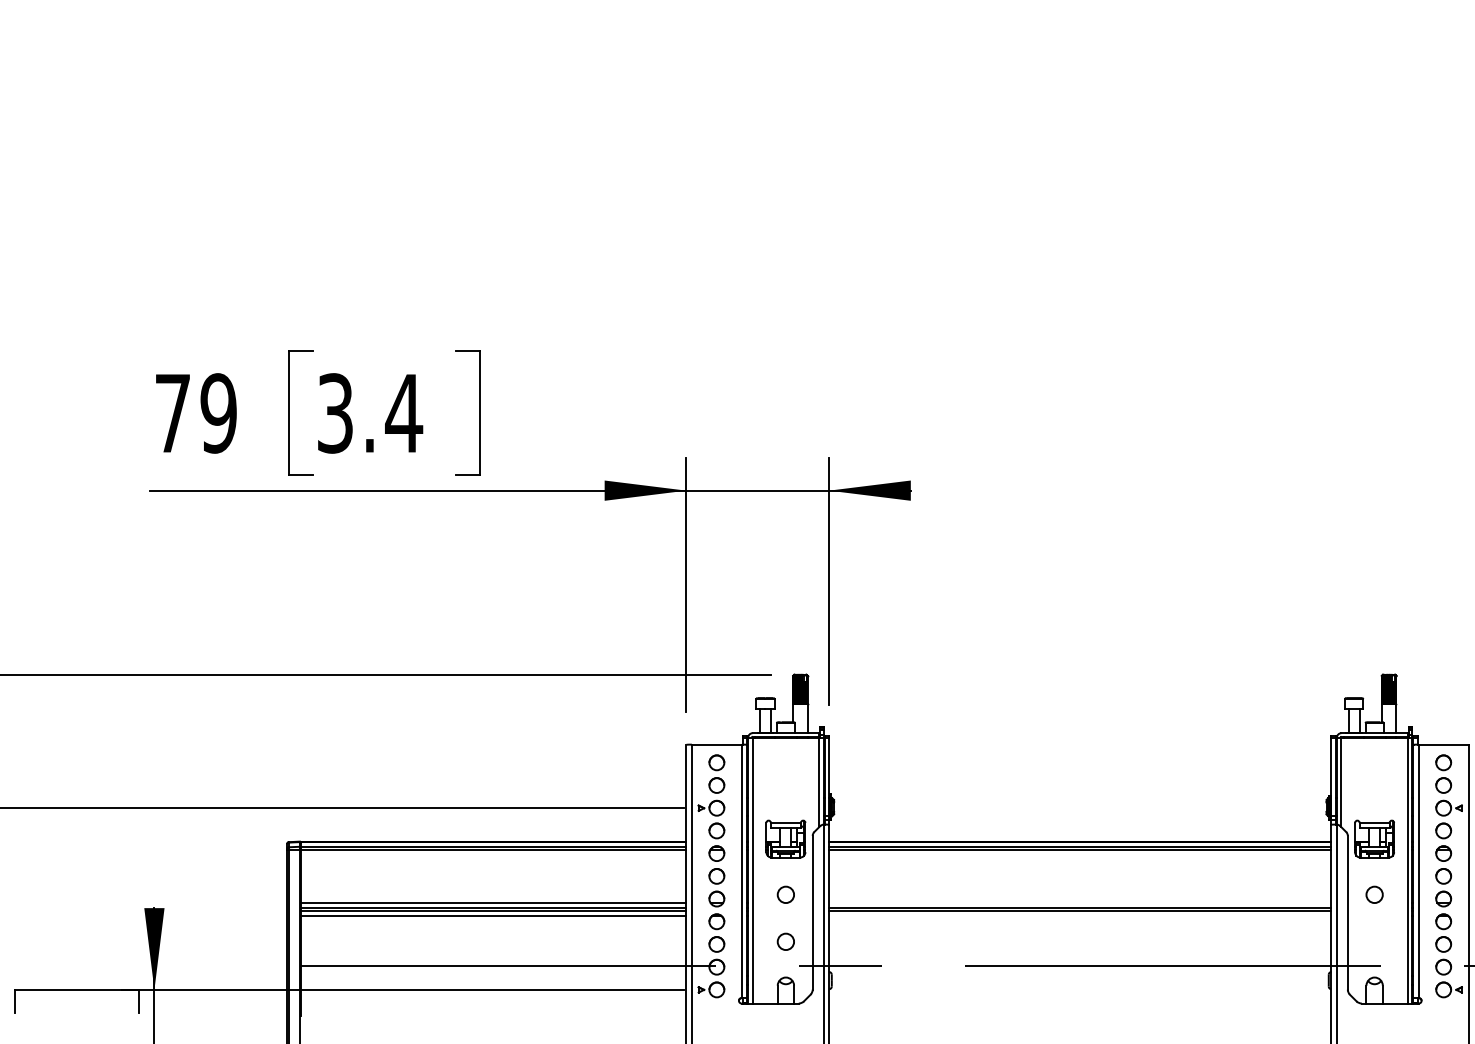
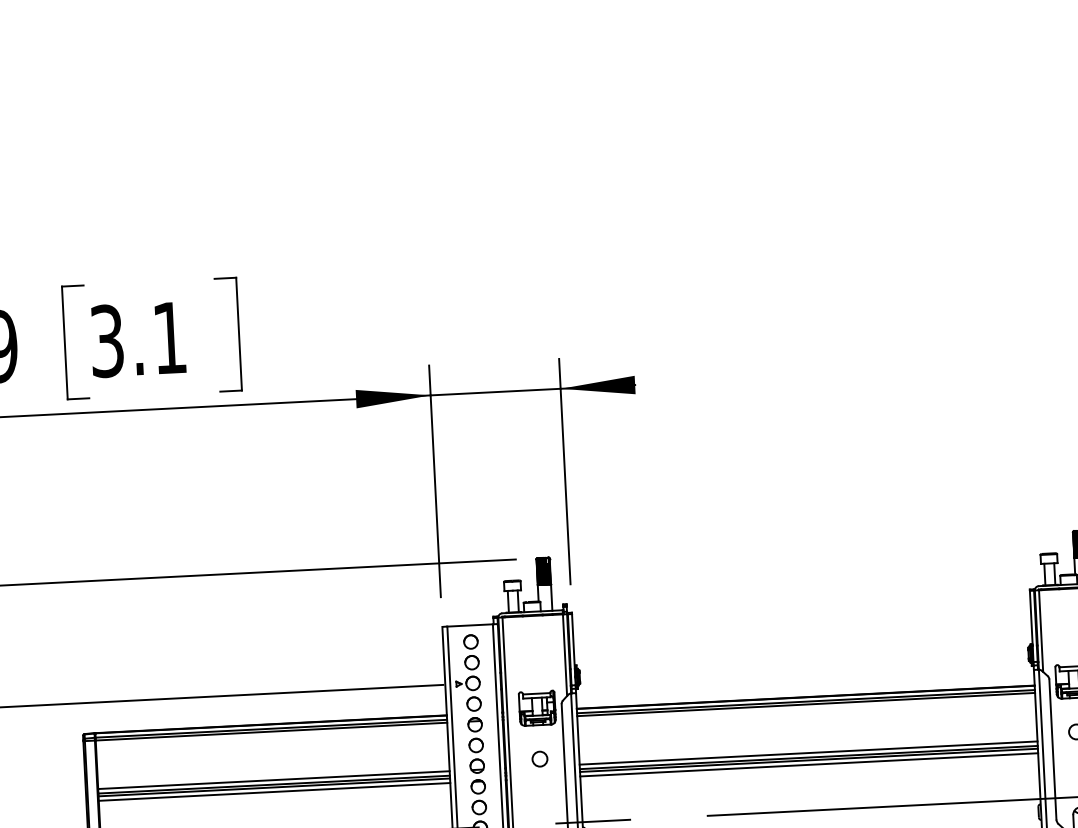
text: (404, 413) -> (170, 338), 3.4 -> 3.1
line: (1080, 903) -> (808, 753), added
line: (1080, 916) -> (809, 765), added
circle: (785, 941) -> (541, 801), removed

